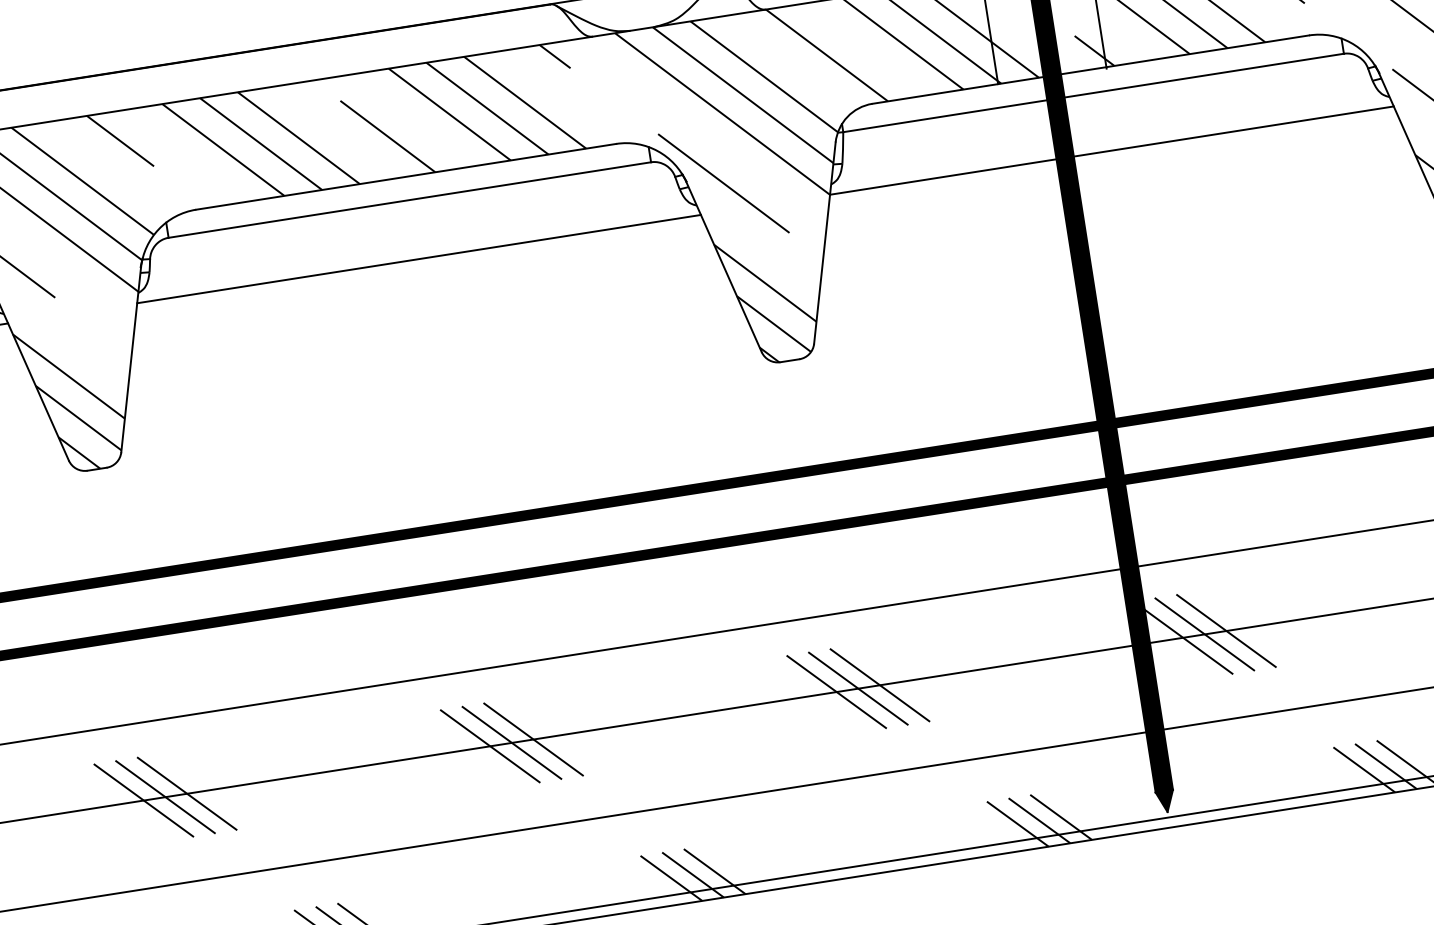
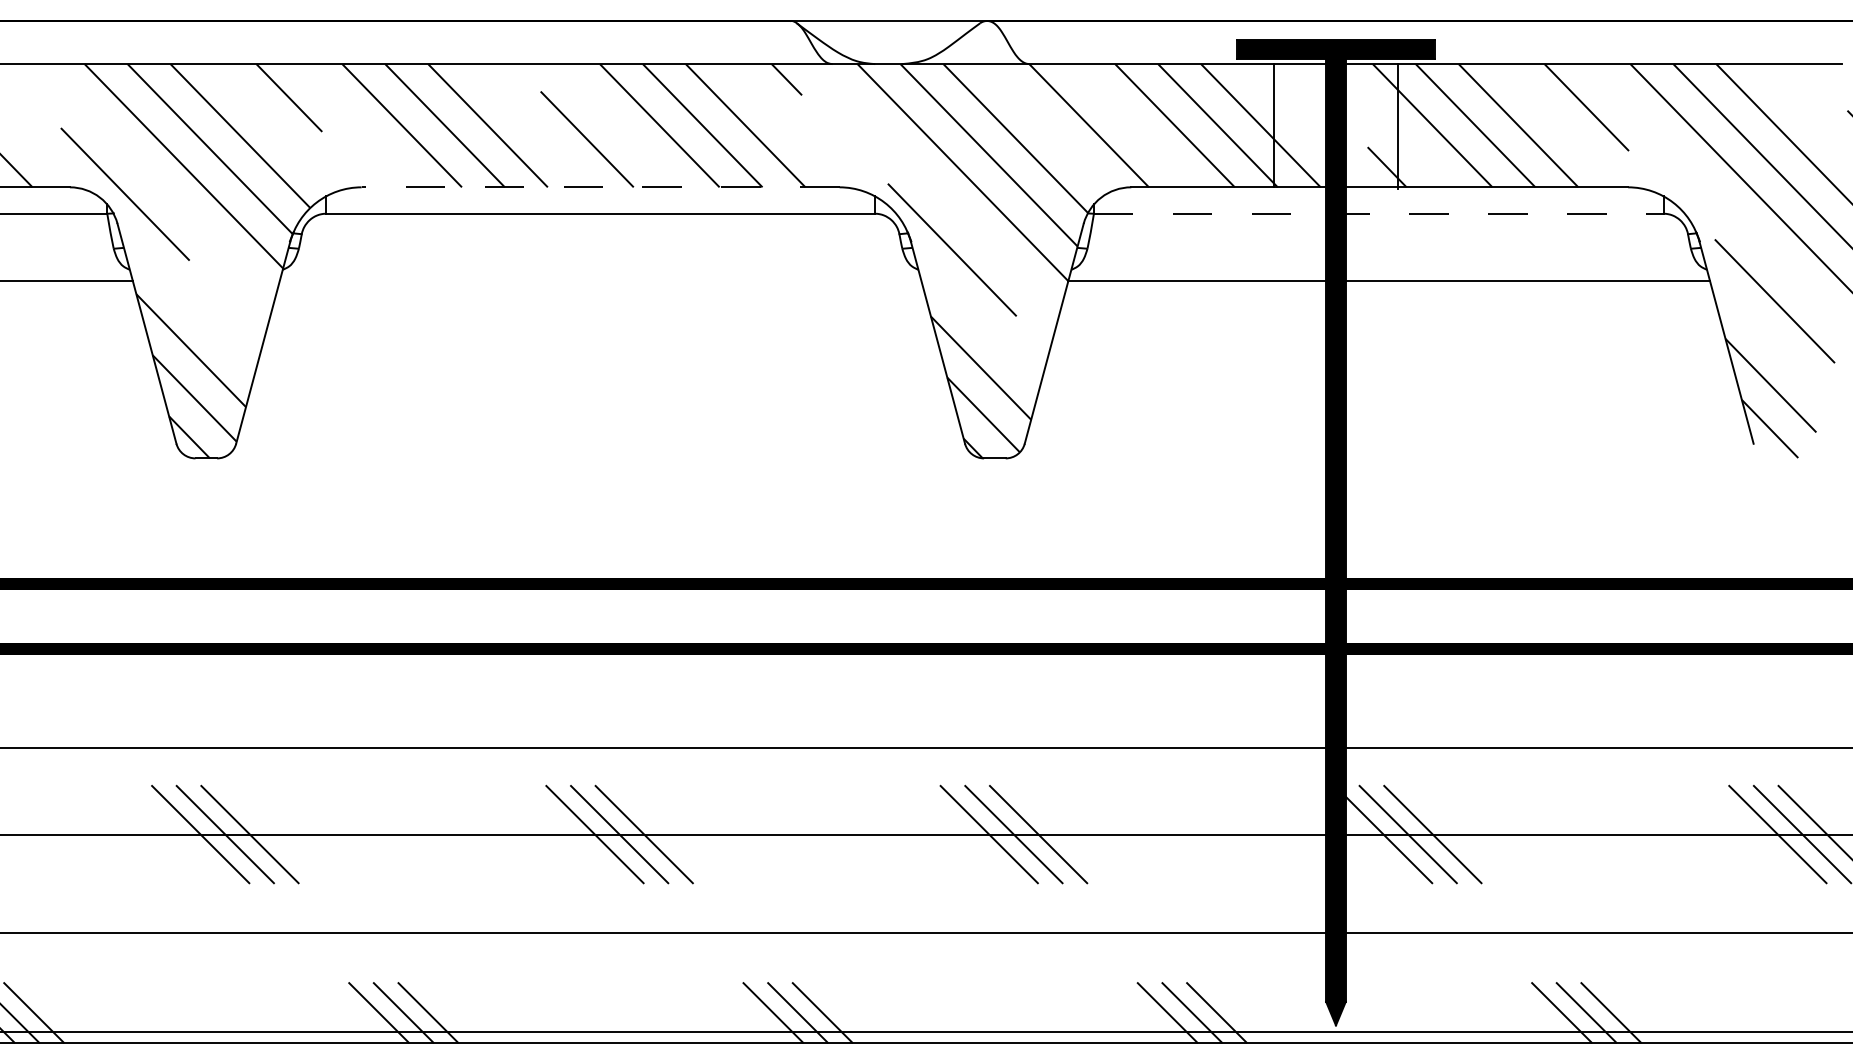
line: (1093, 92) -> (1378, 213), solid -> dashed
line: (406, 176) -> (600, 187), solid -> dashed
line: (418, 258) -> (600, 280), removed

